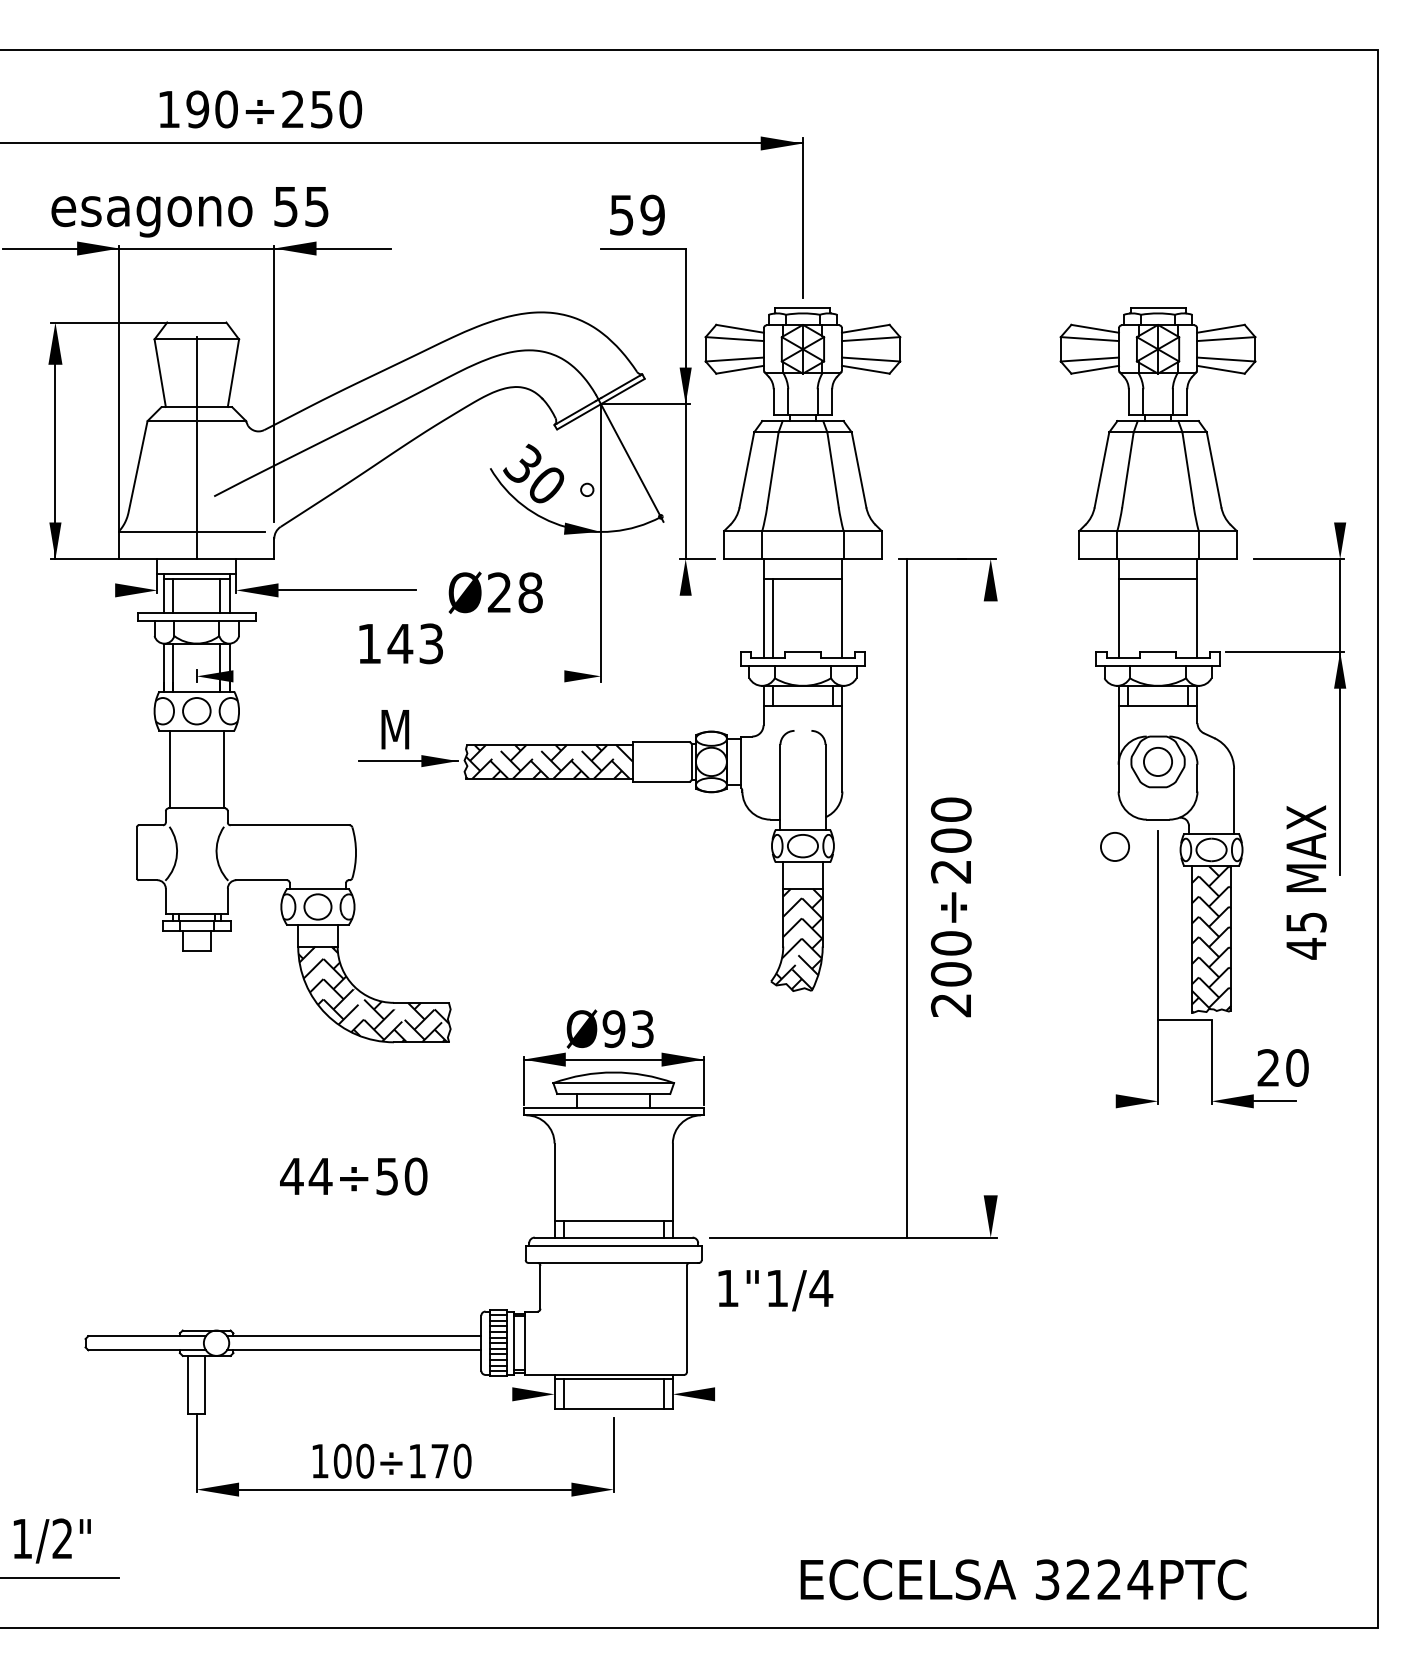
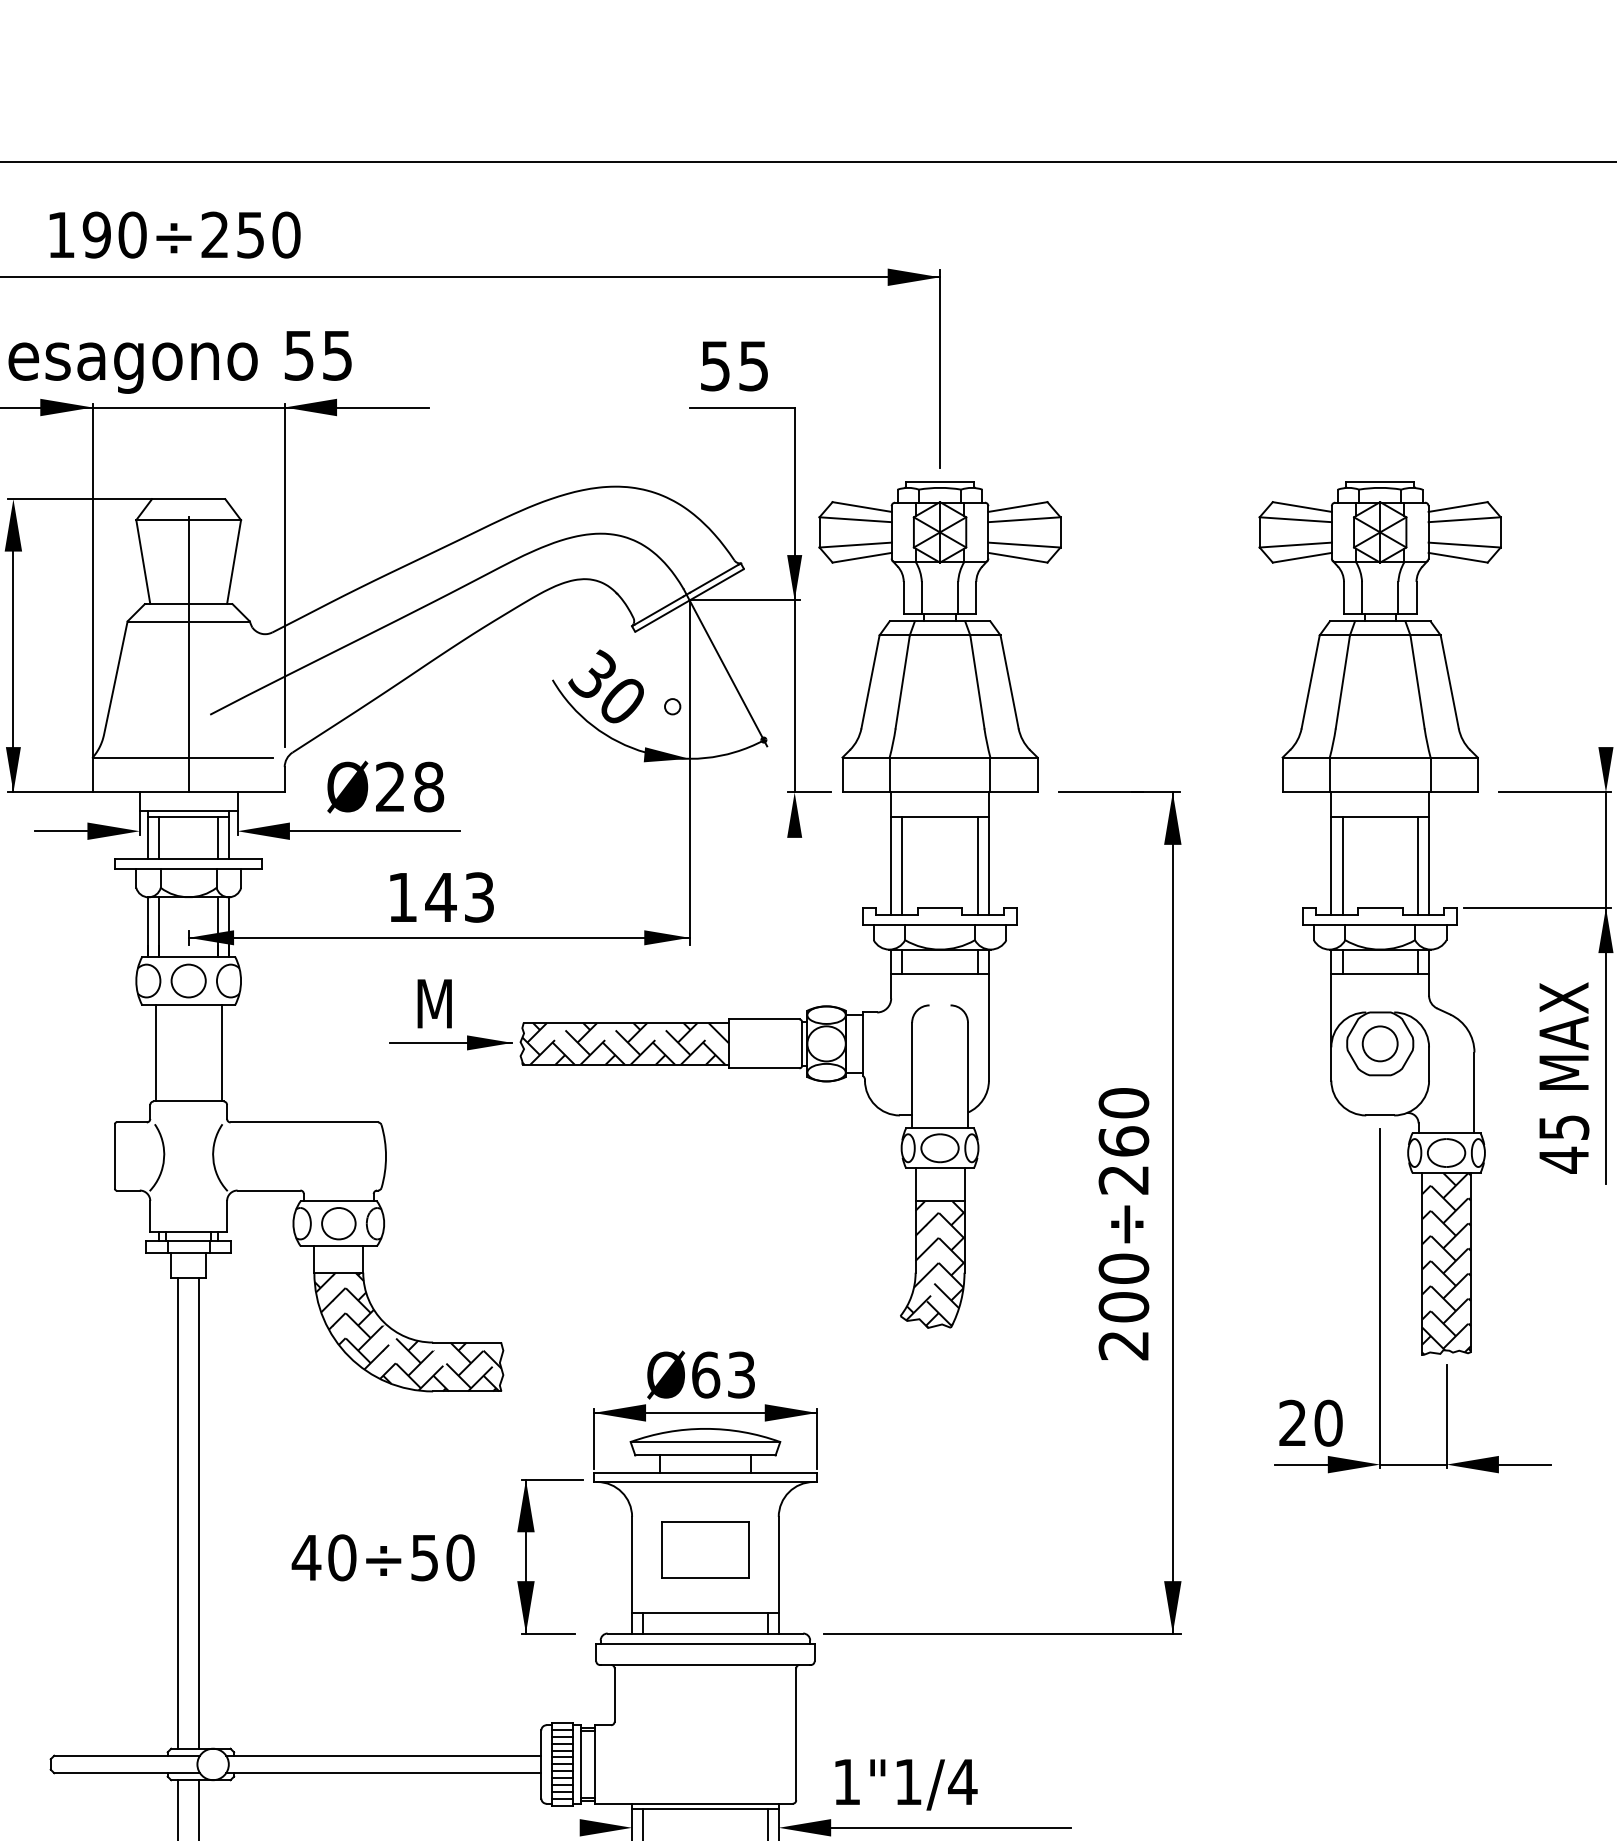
text: (260, 109) -> (174, 235), moved
text: (652, 214) -> (753, 365), 59 -> 55
line: (93, 590) -> (60, 831), added
text: (495, 592) -> (385, 786), moved
line: (833, 617) -> (977, 864), added
line: (1127, 617) -> (1342, 864), added
line: (1188, 617) -> (1417, 864), added
line: (398, 676) -> (438, 937), added
text: (950, 840) -> (1122, 1141), 200÷200 -> 200÷260
circle: (1114, 846) -> (1326, 1148), removed
text: (1306, 882) -> (1564, 1078), moved
line: (906, 898) -> (1172, 1213), moved
line: (1184, 1020) -> (1413, 1464), moved
text: (613, 1029) -> (705, 1375), Ø93 -> Ø63
text: (1282, 1067) -> (1310, 1422), moved
line: (1094, 1101) -> (1301, 1464), added
line: (188, 1140) -> (178, 1513), added
line: (205, 1140) -> (199, 1513), added
part: (613, 1169) -> (705, 1549), added
part: (469, 1175) -> (526, 1556), added
text: (320, 1176) -> (341, 1557), 44÷50 -> 40÷50
text: (775, 1290) -> (906, 1784), moved
line: (811, 1394) -> (950, 1828), added

